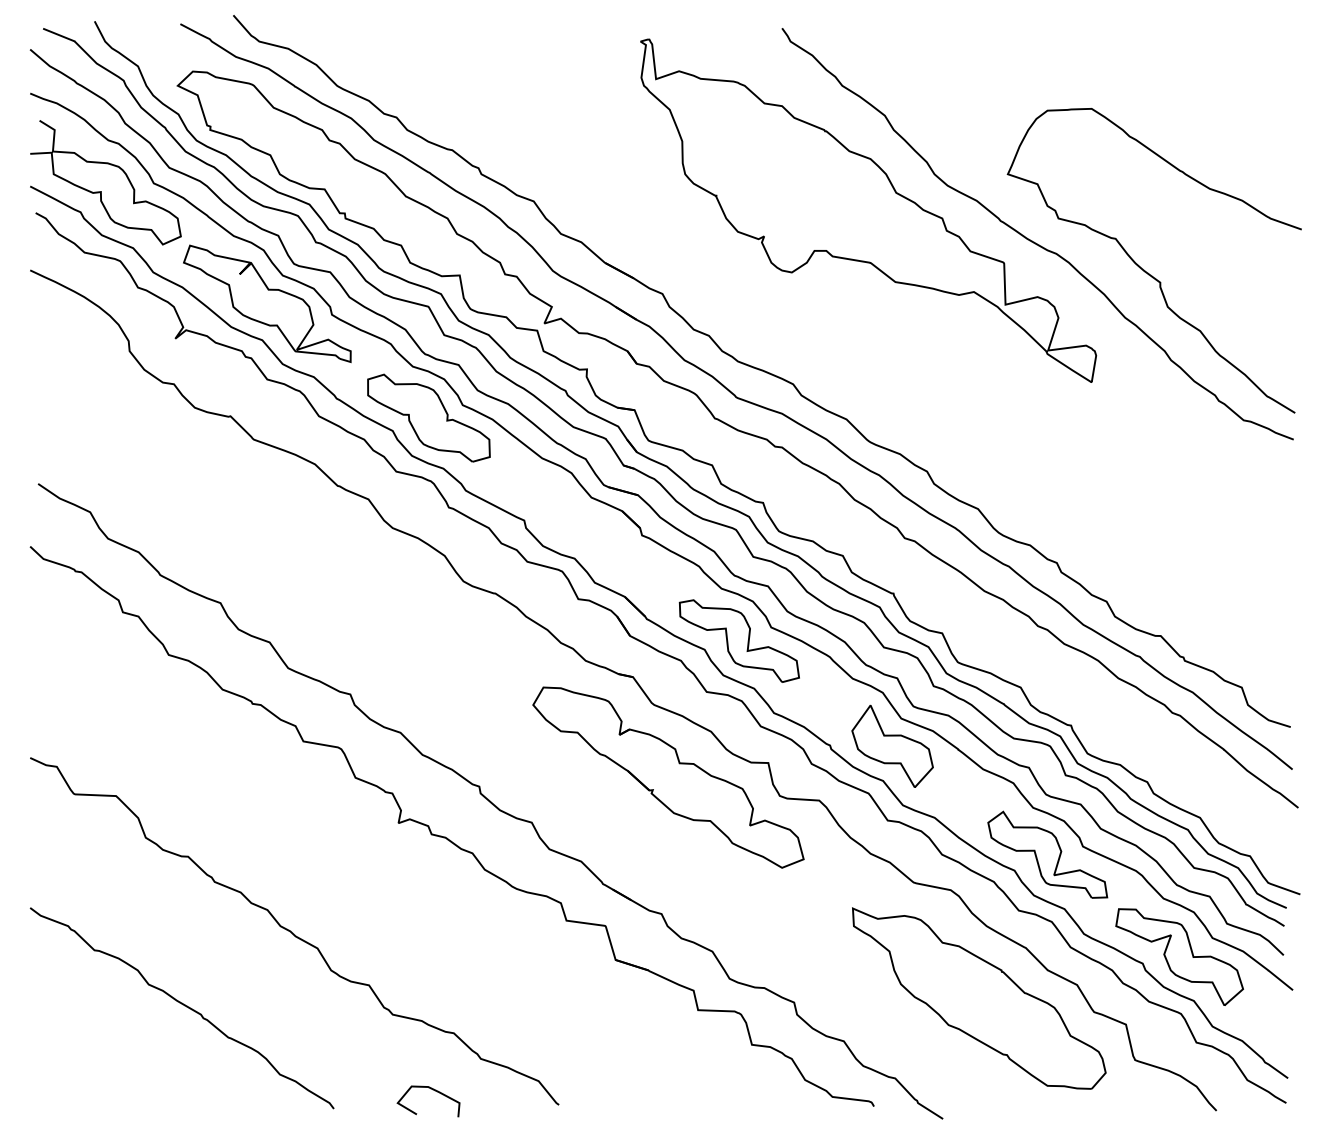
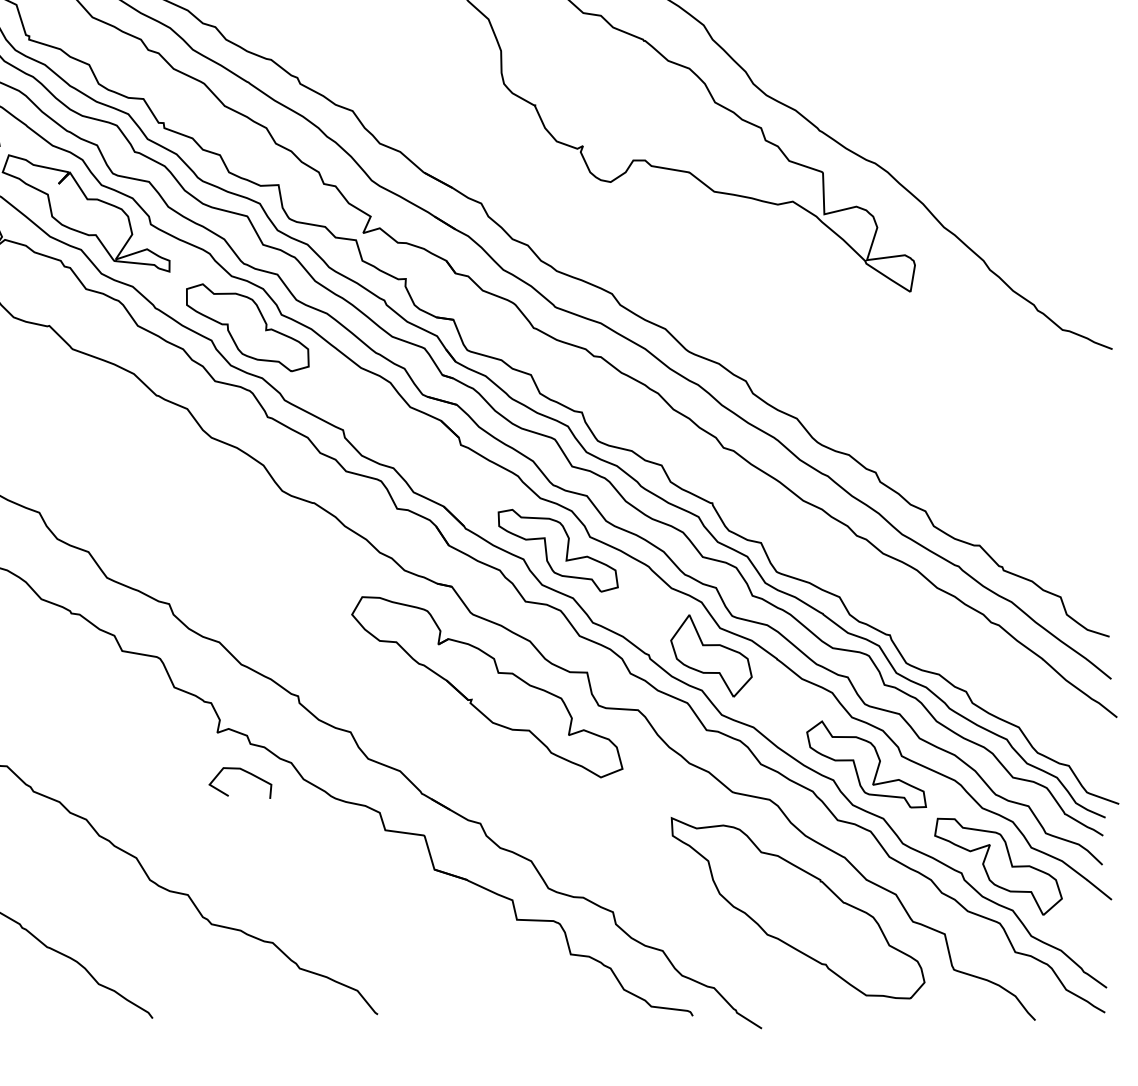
curve: (1144, 269) -> (963, 179), removed
curve: (433, 1090) -> (245, 772), moved

